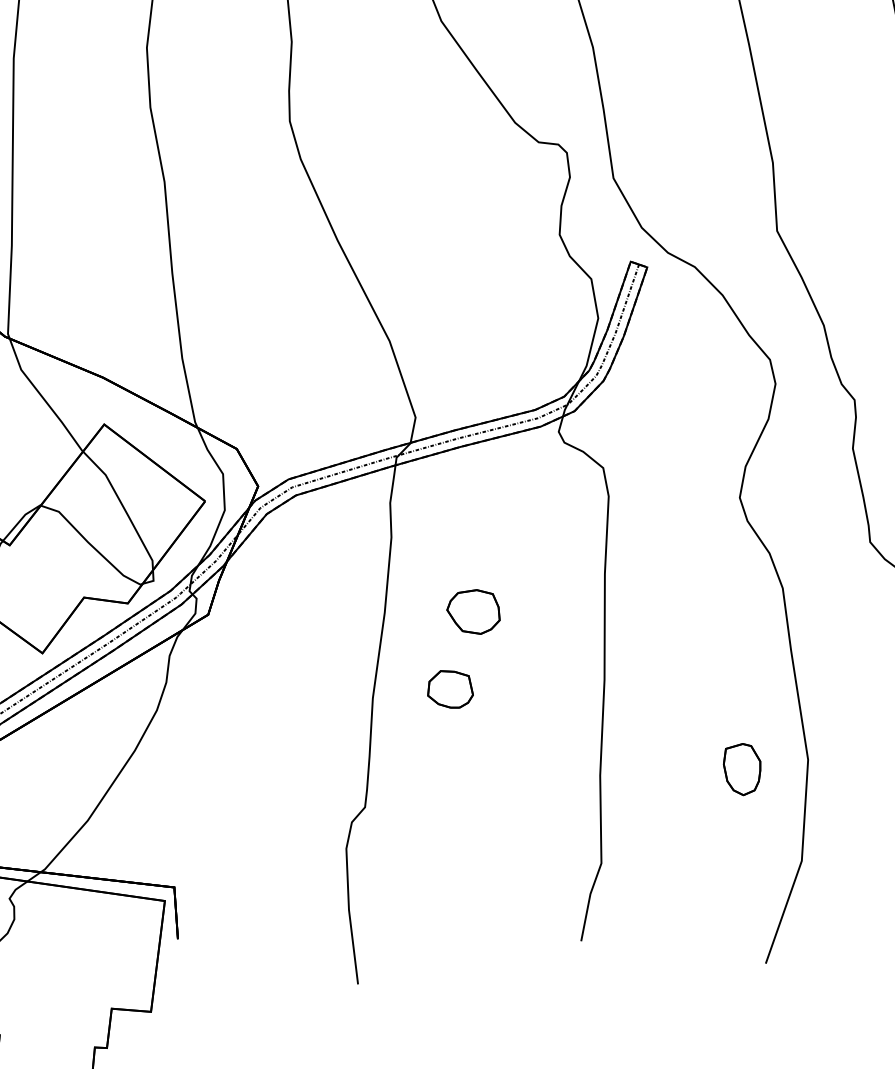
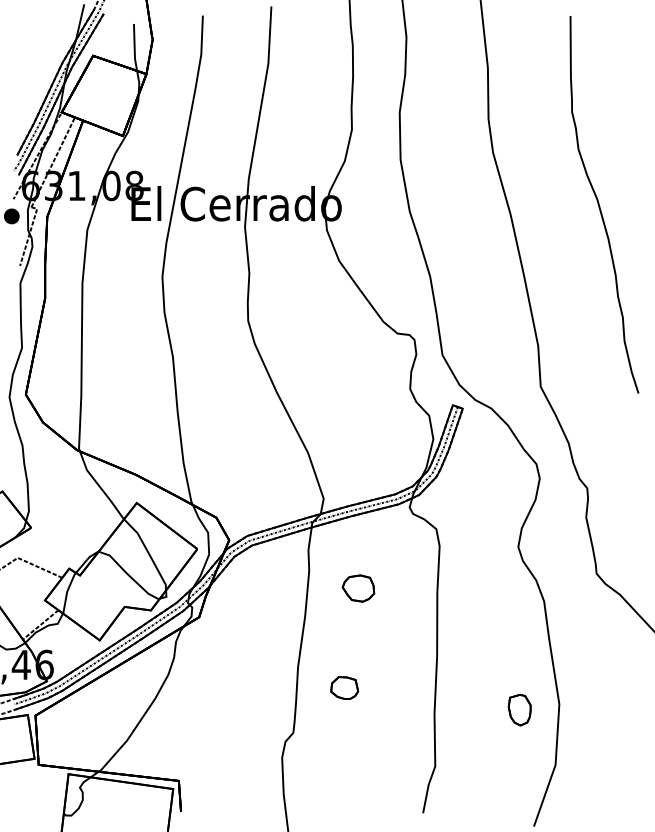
part: (473, 611) -> (358, 588), moved
part: (450, 688) -> (344, 687), moved

